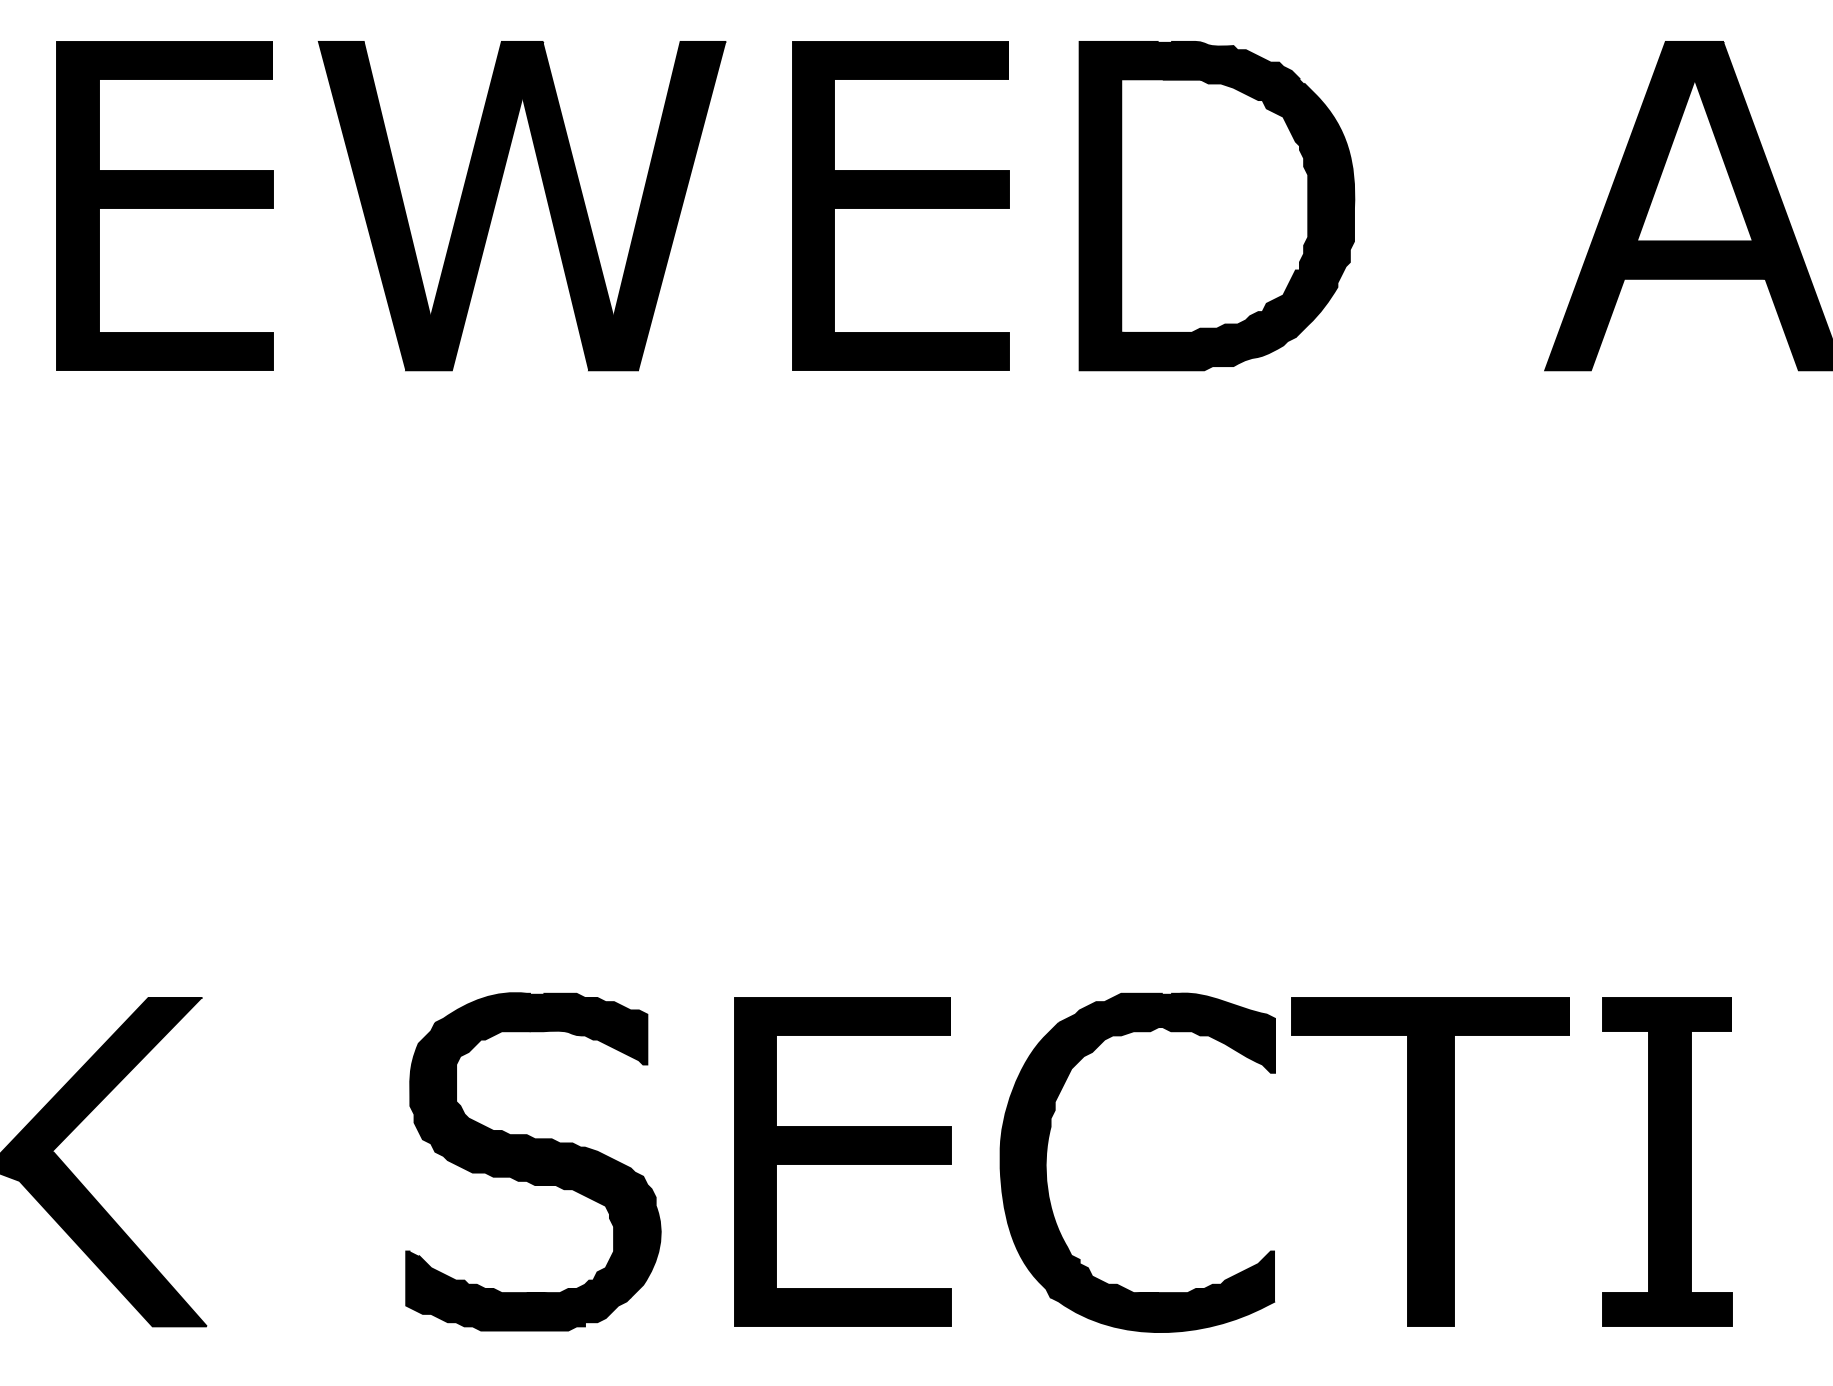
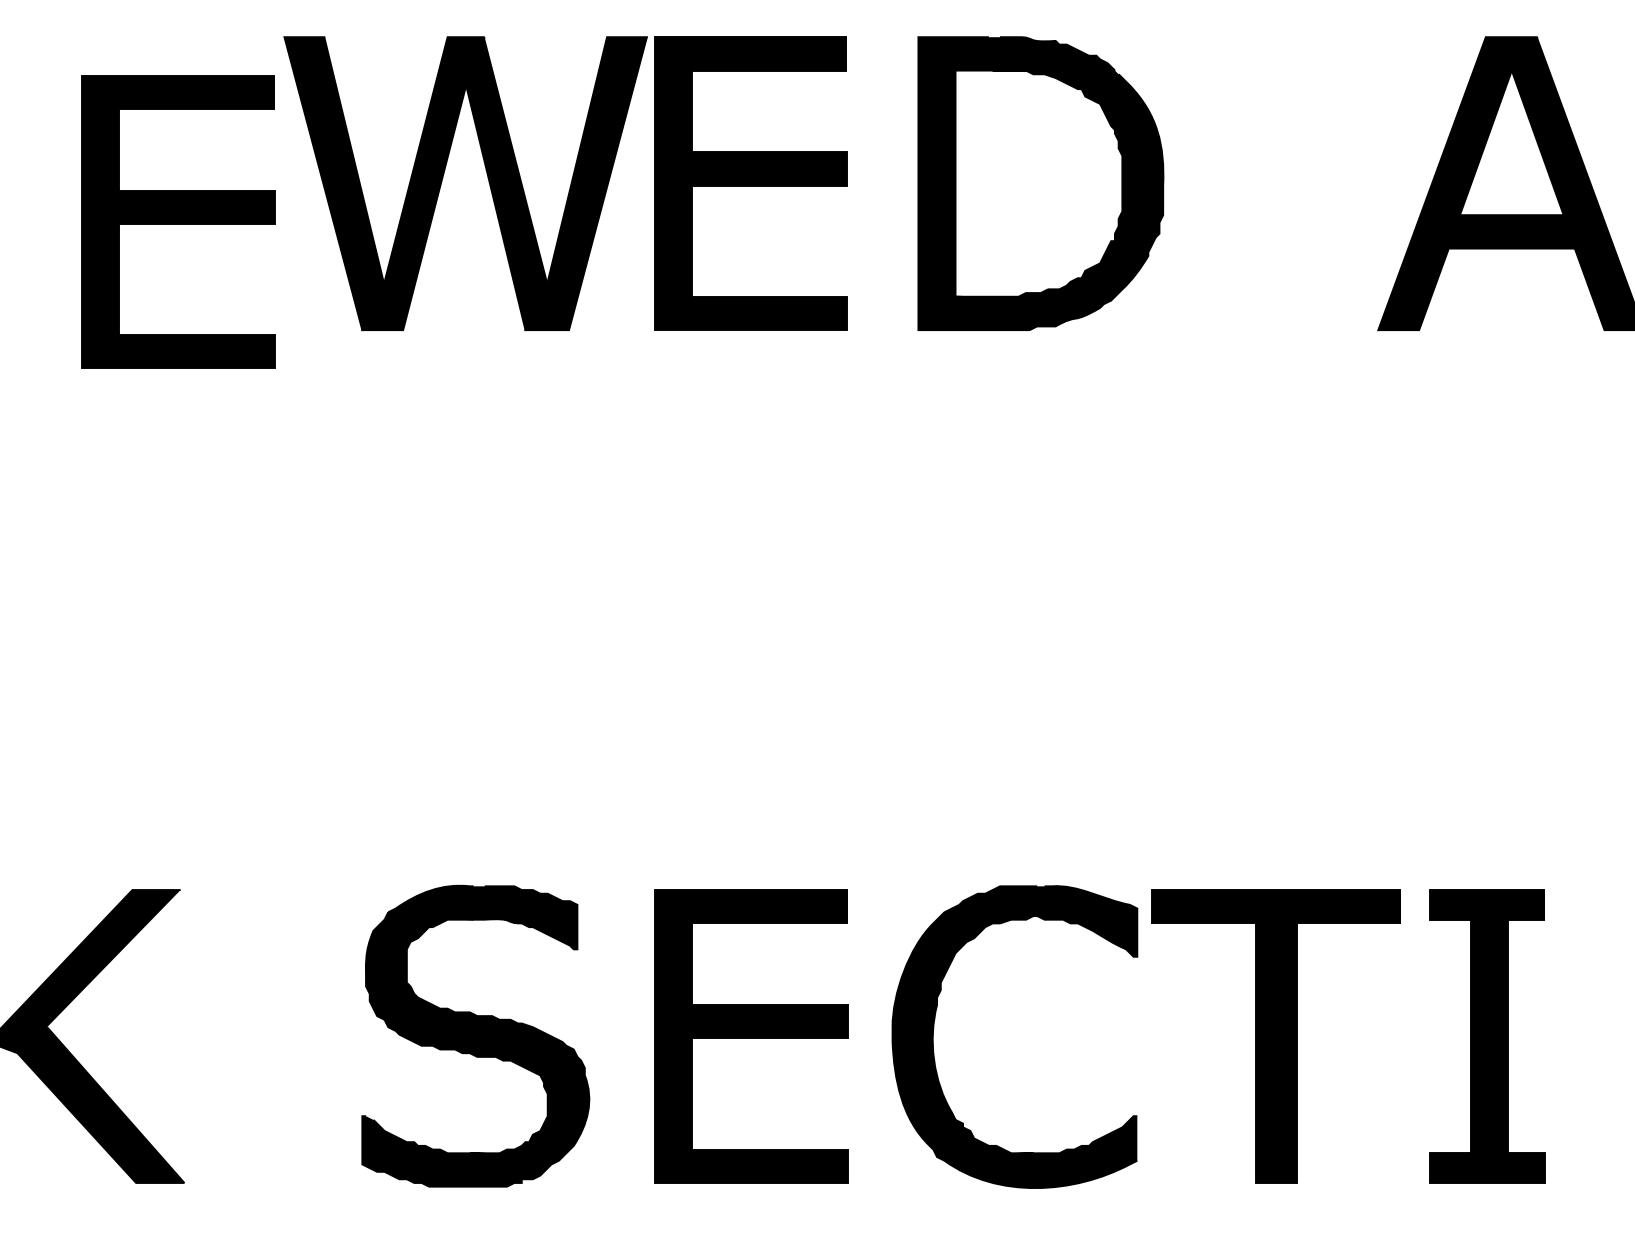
part: (164, 205) -> (177, 221), moved
part: (900, 205) -> (750, 183), moved
part: (1216, 206) -> (1040, 184), moved

